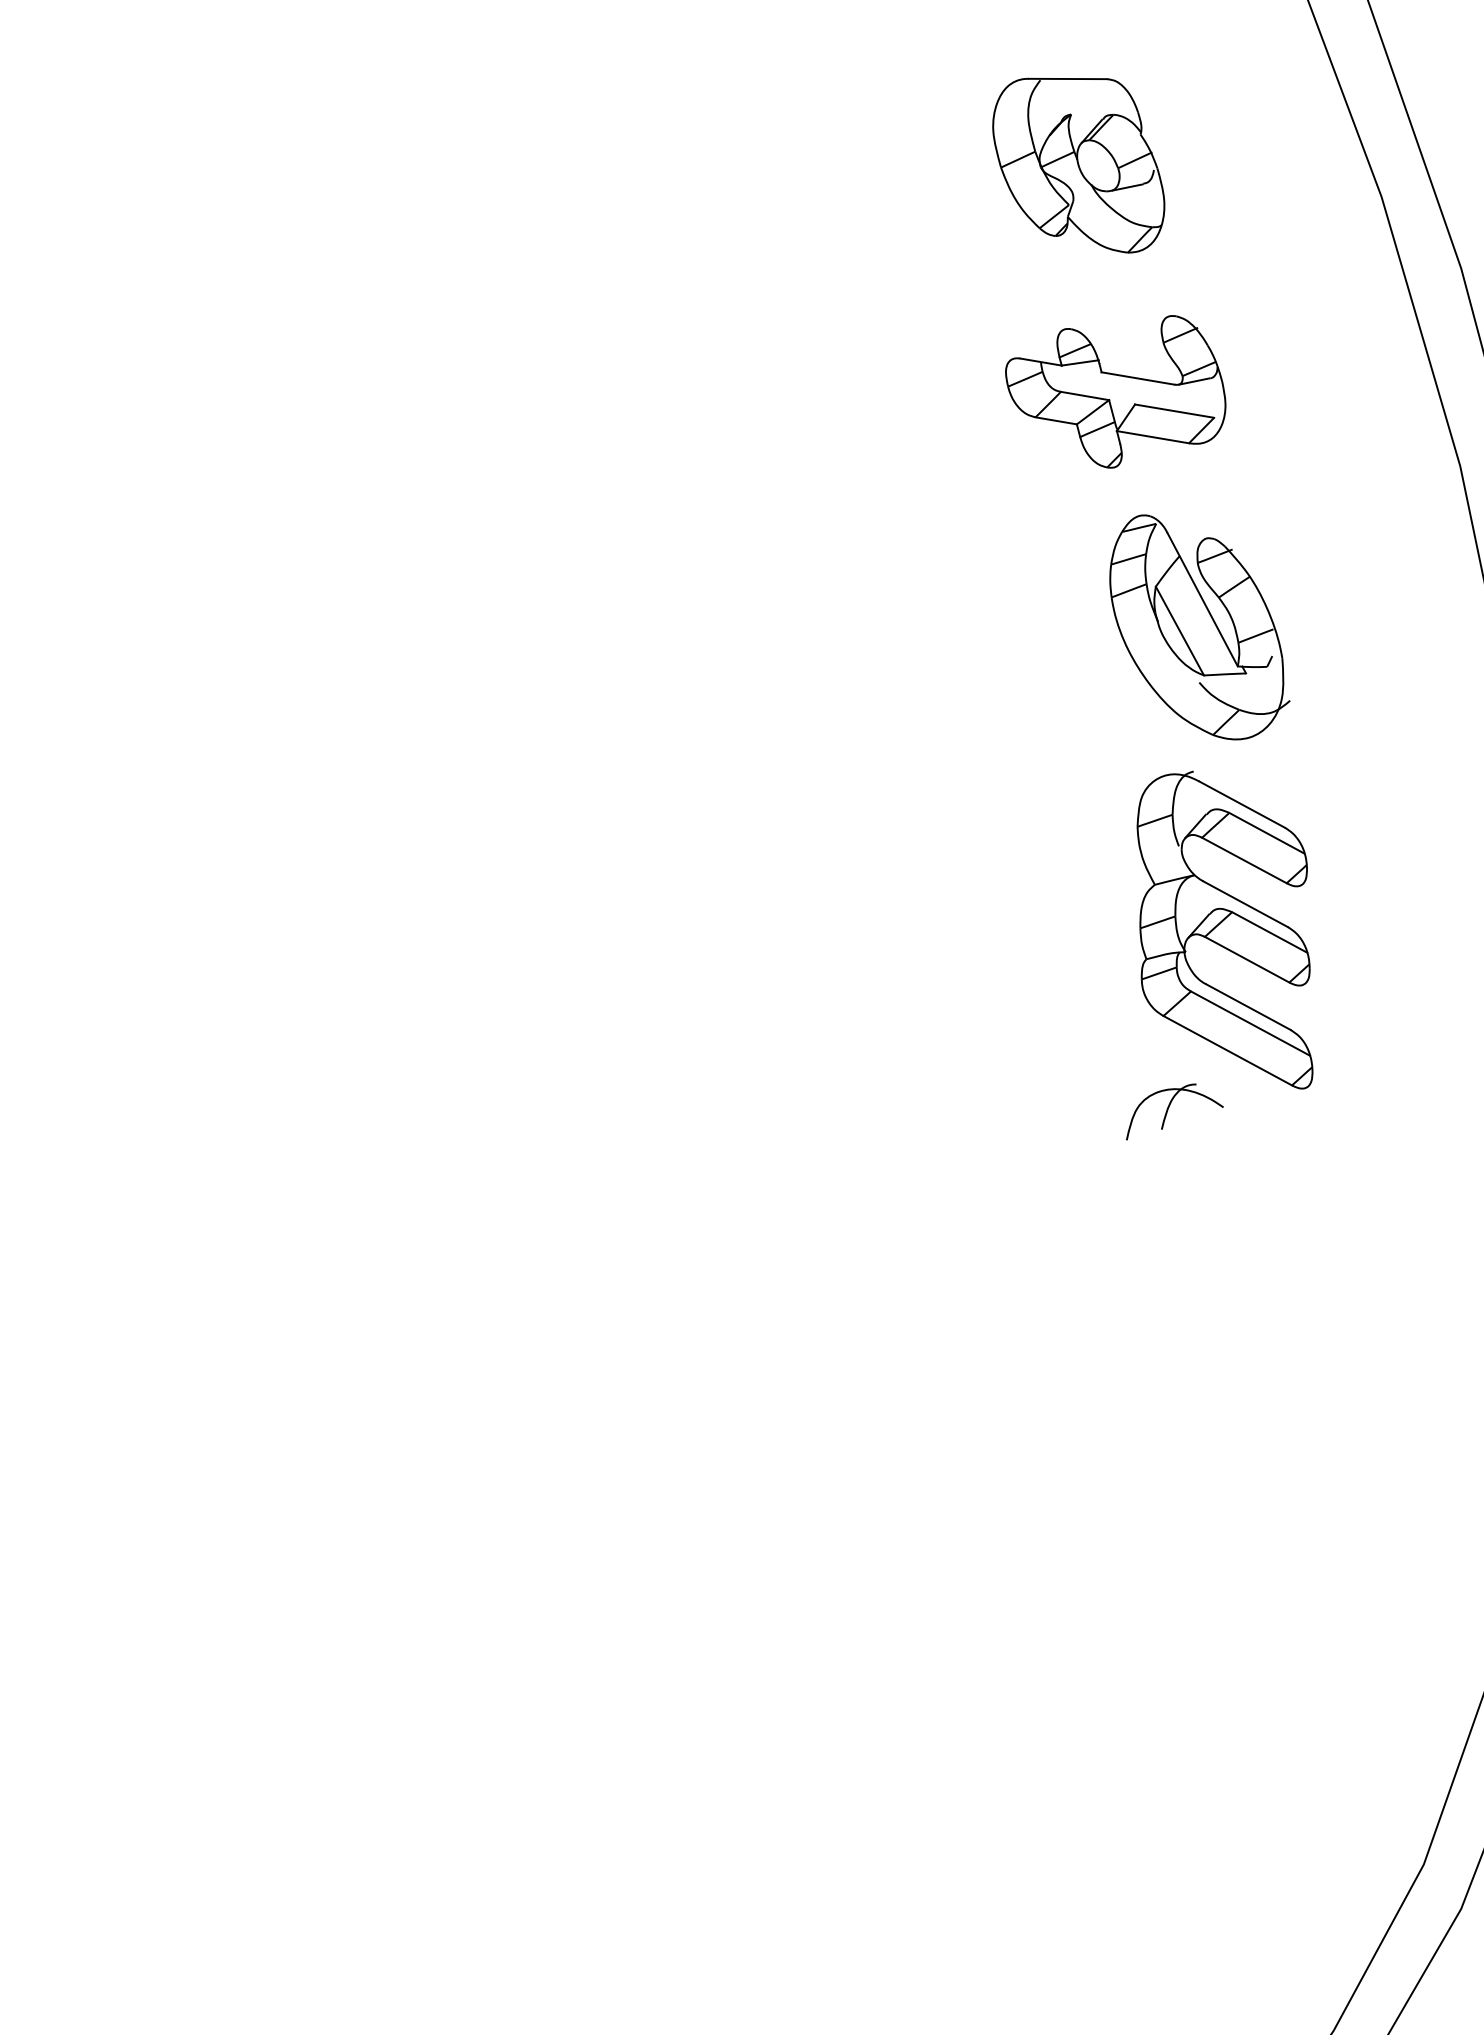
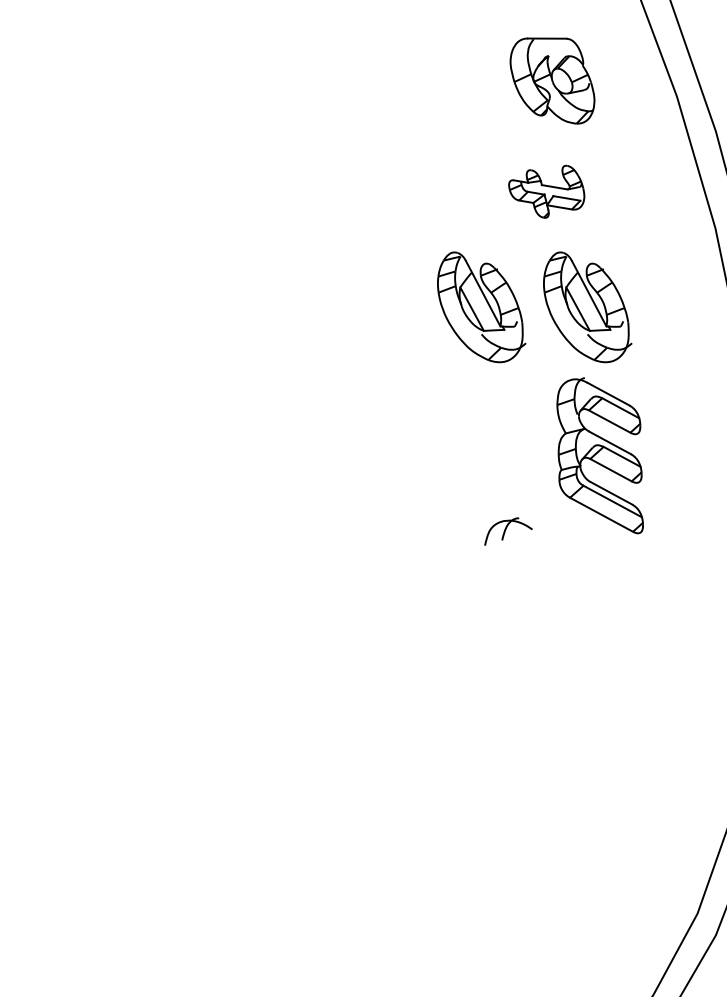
part: (1078, 164) -> (552, 80), moved
part: (1115, 390) -> (546, 191), size x0.7
part: (982, 627) -> (481, 307), added
part: (1174, 1111) -> (508, 531), moved

